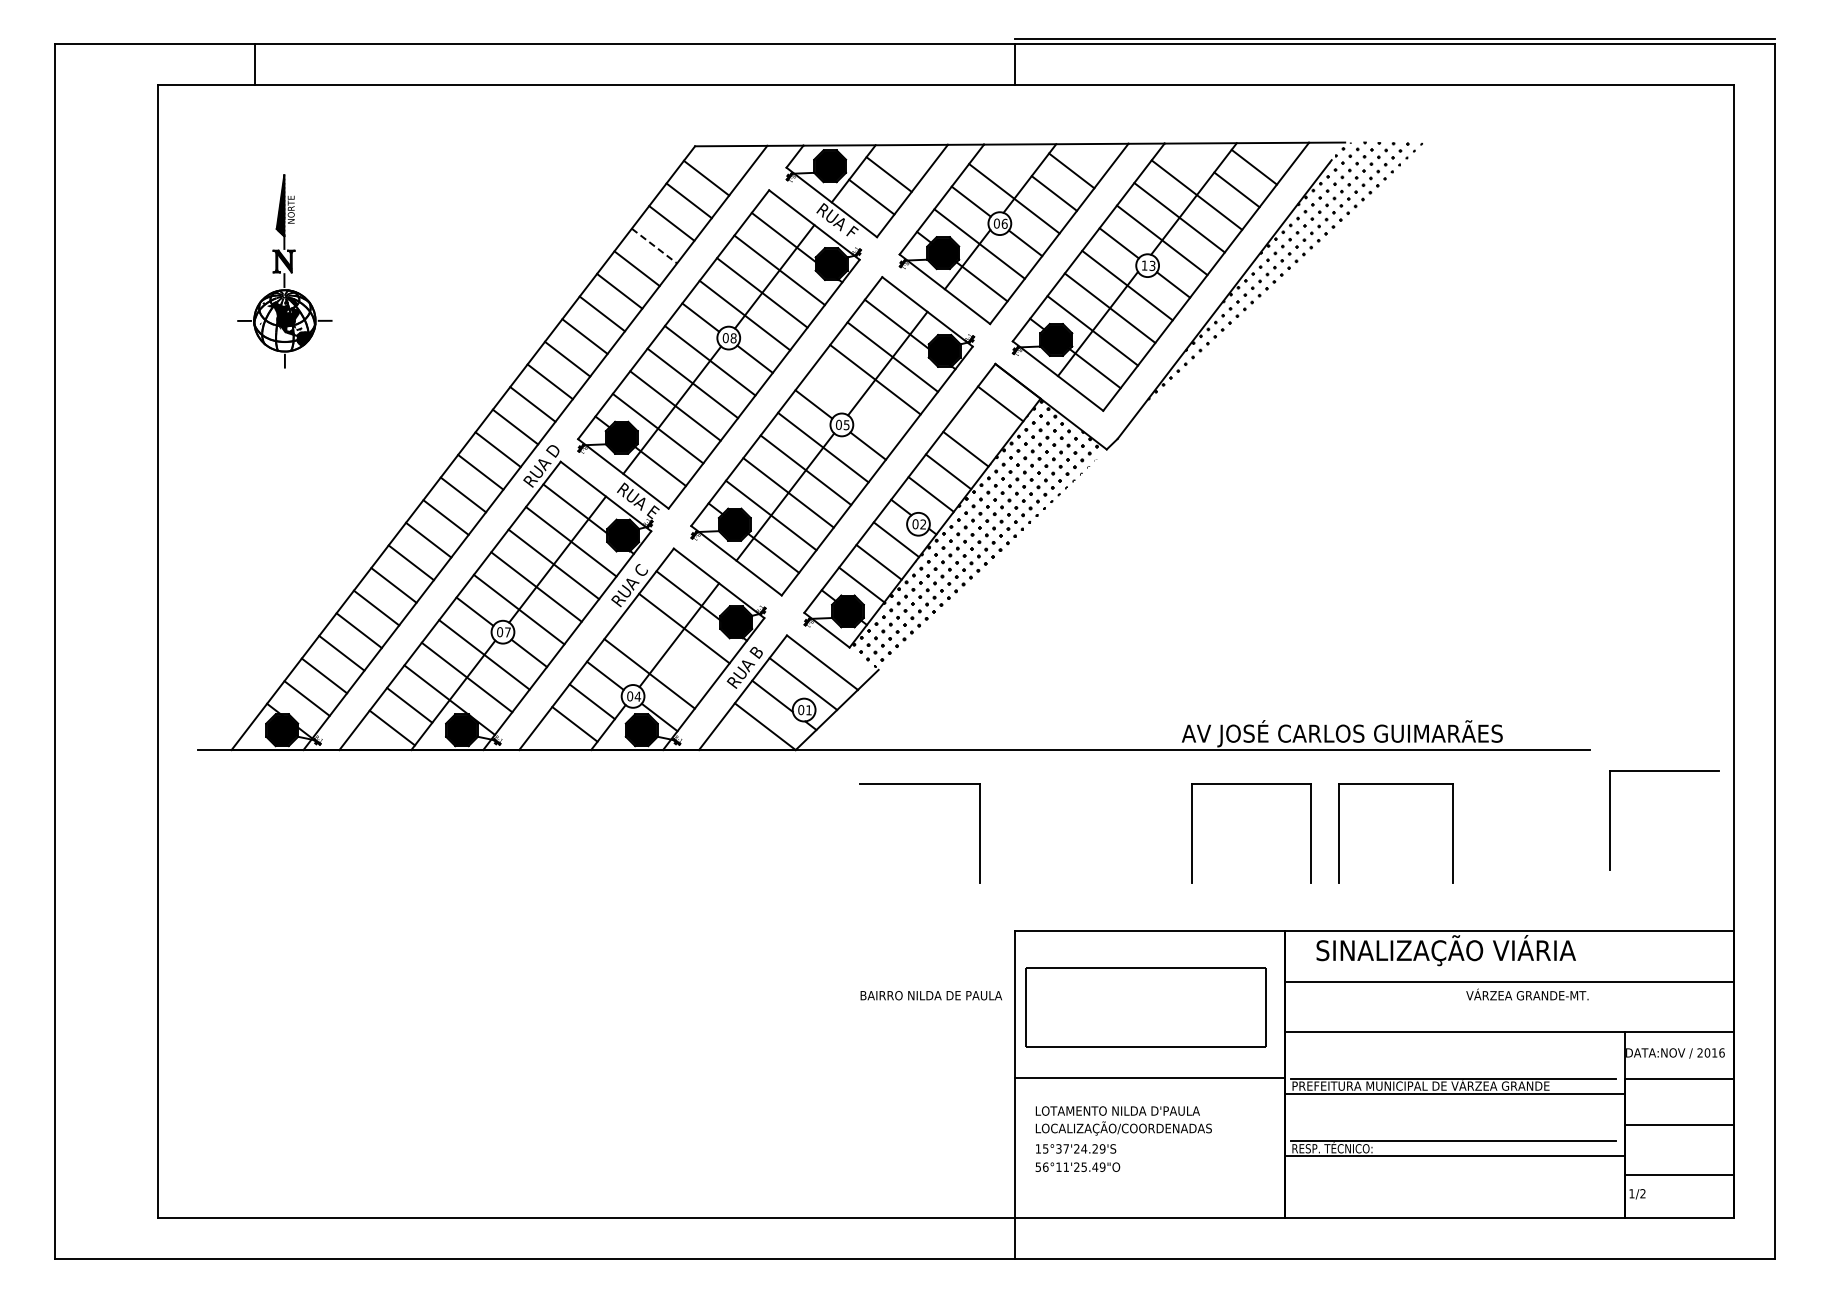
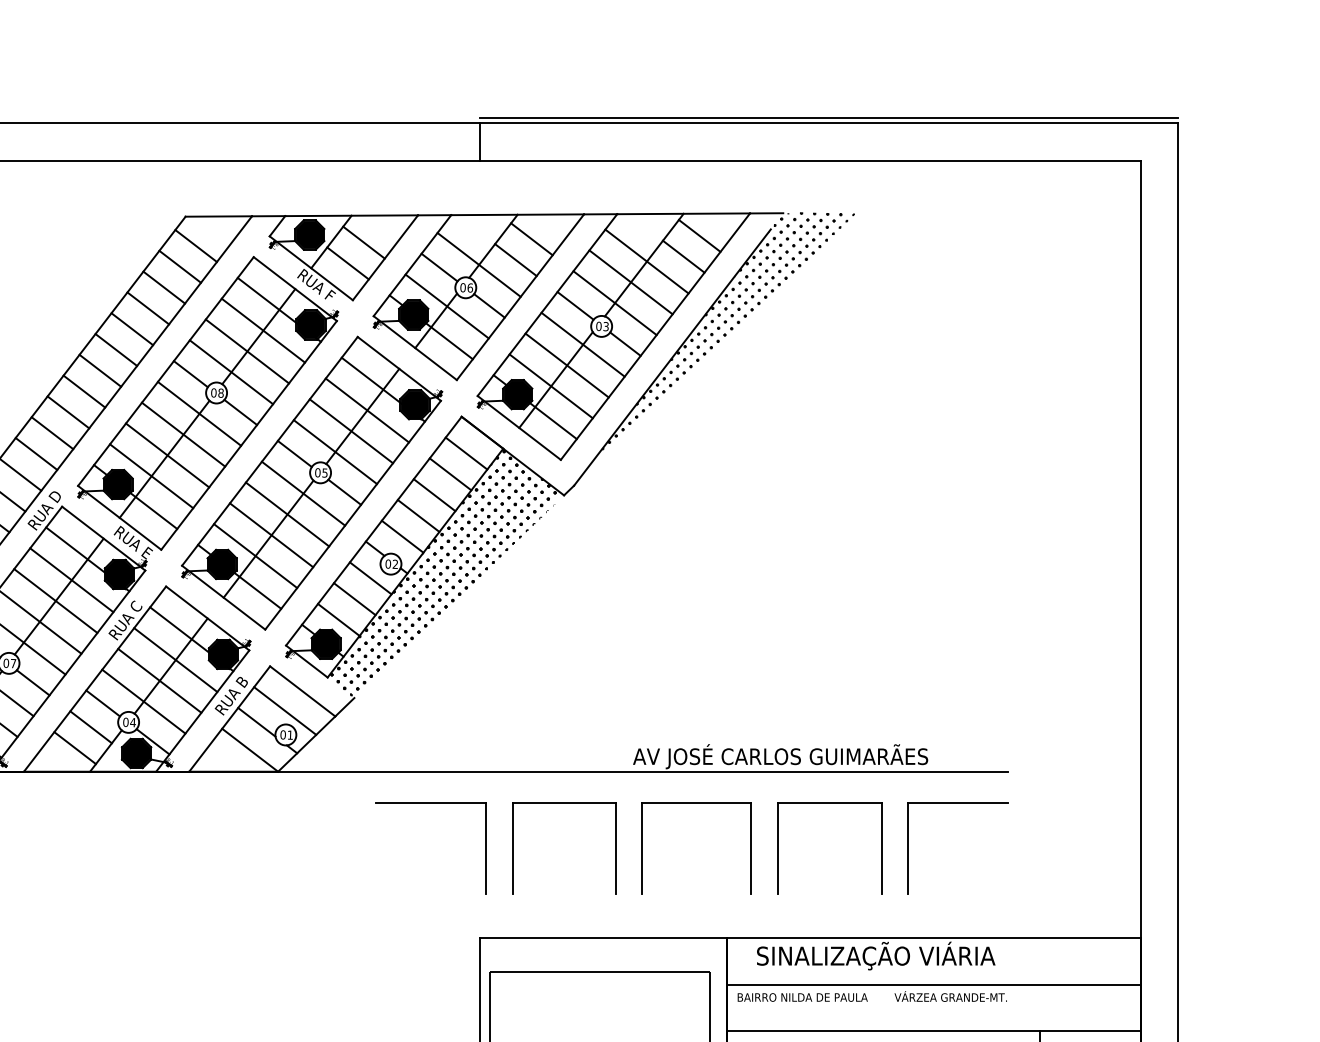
line: (654, 246) -> (148, 308), dashed -> solid
text: (1144, 265) -> (598, 326), 13 -> 03
line: (857, 402) -> (334, 452), added
line: (982, 426) -> (449, 474), added
line: (666, 650) -> (159, 680), added
part: (1664, 771) -> (958, 803), moved
part: (919, 784) -> (430, 803), moved
part: (1106, 784) -> (563, 803), added
text: (930, 995) -> (801, 997), moved

